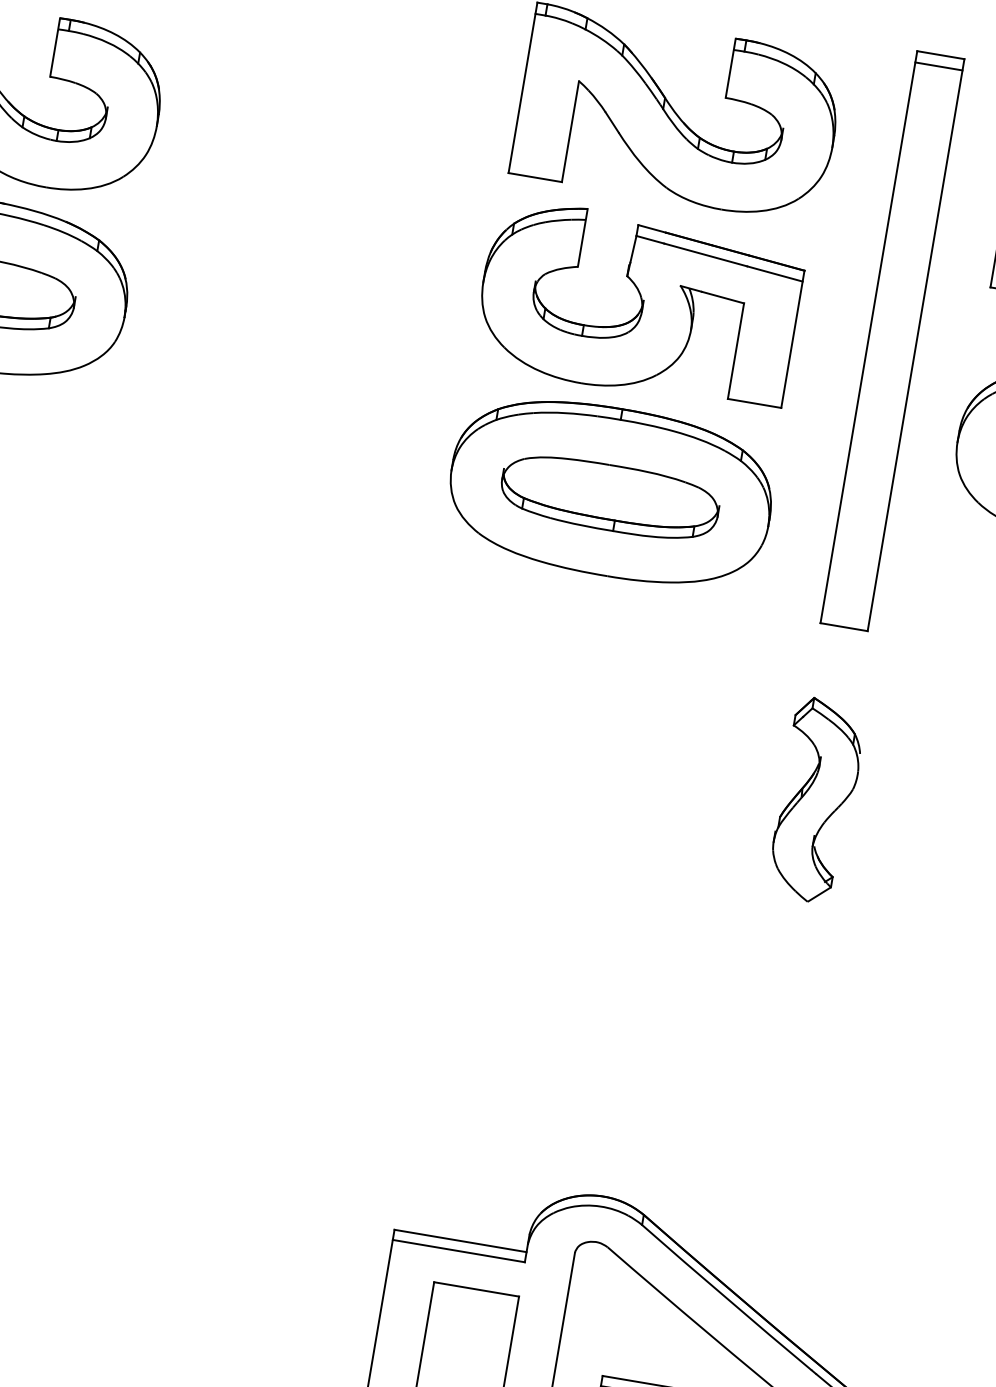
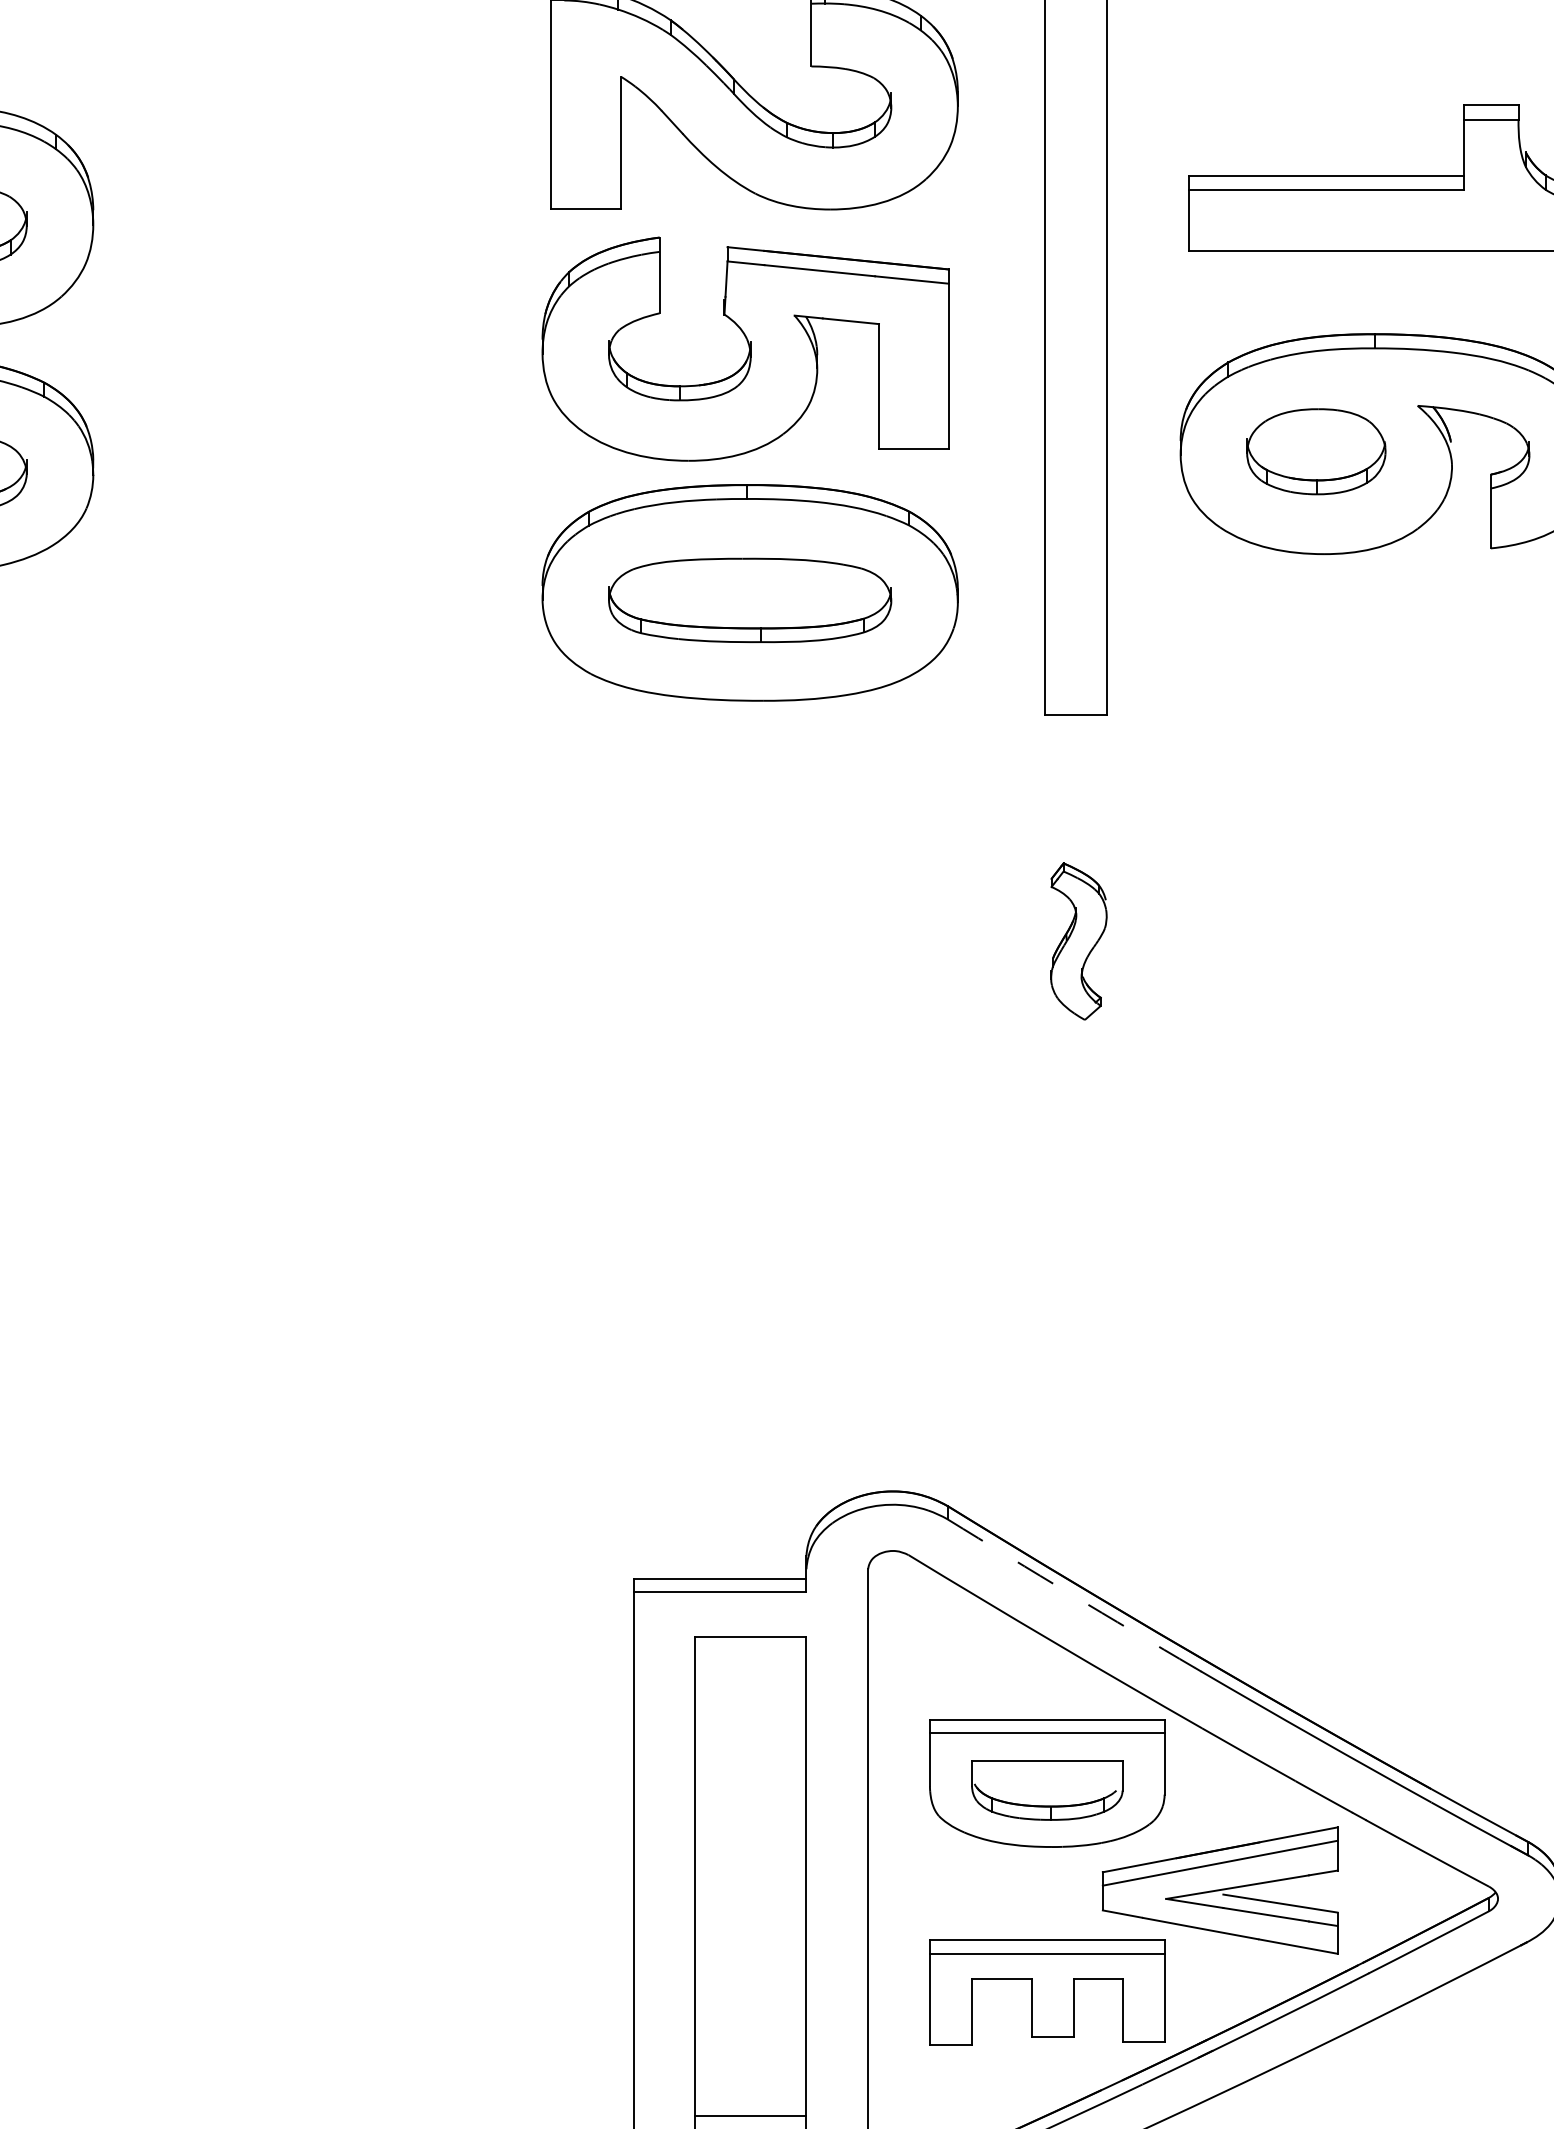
part: (816, 800) -> (1078, 941), size x0.6
arc: (726, 1298) -> (1071, 1594), solid -> dashed

